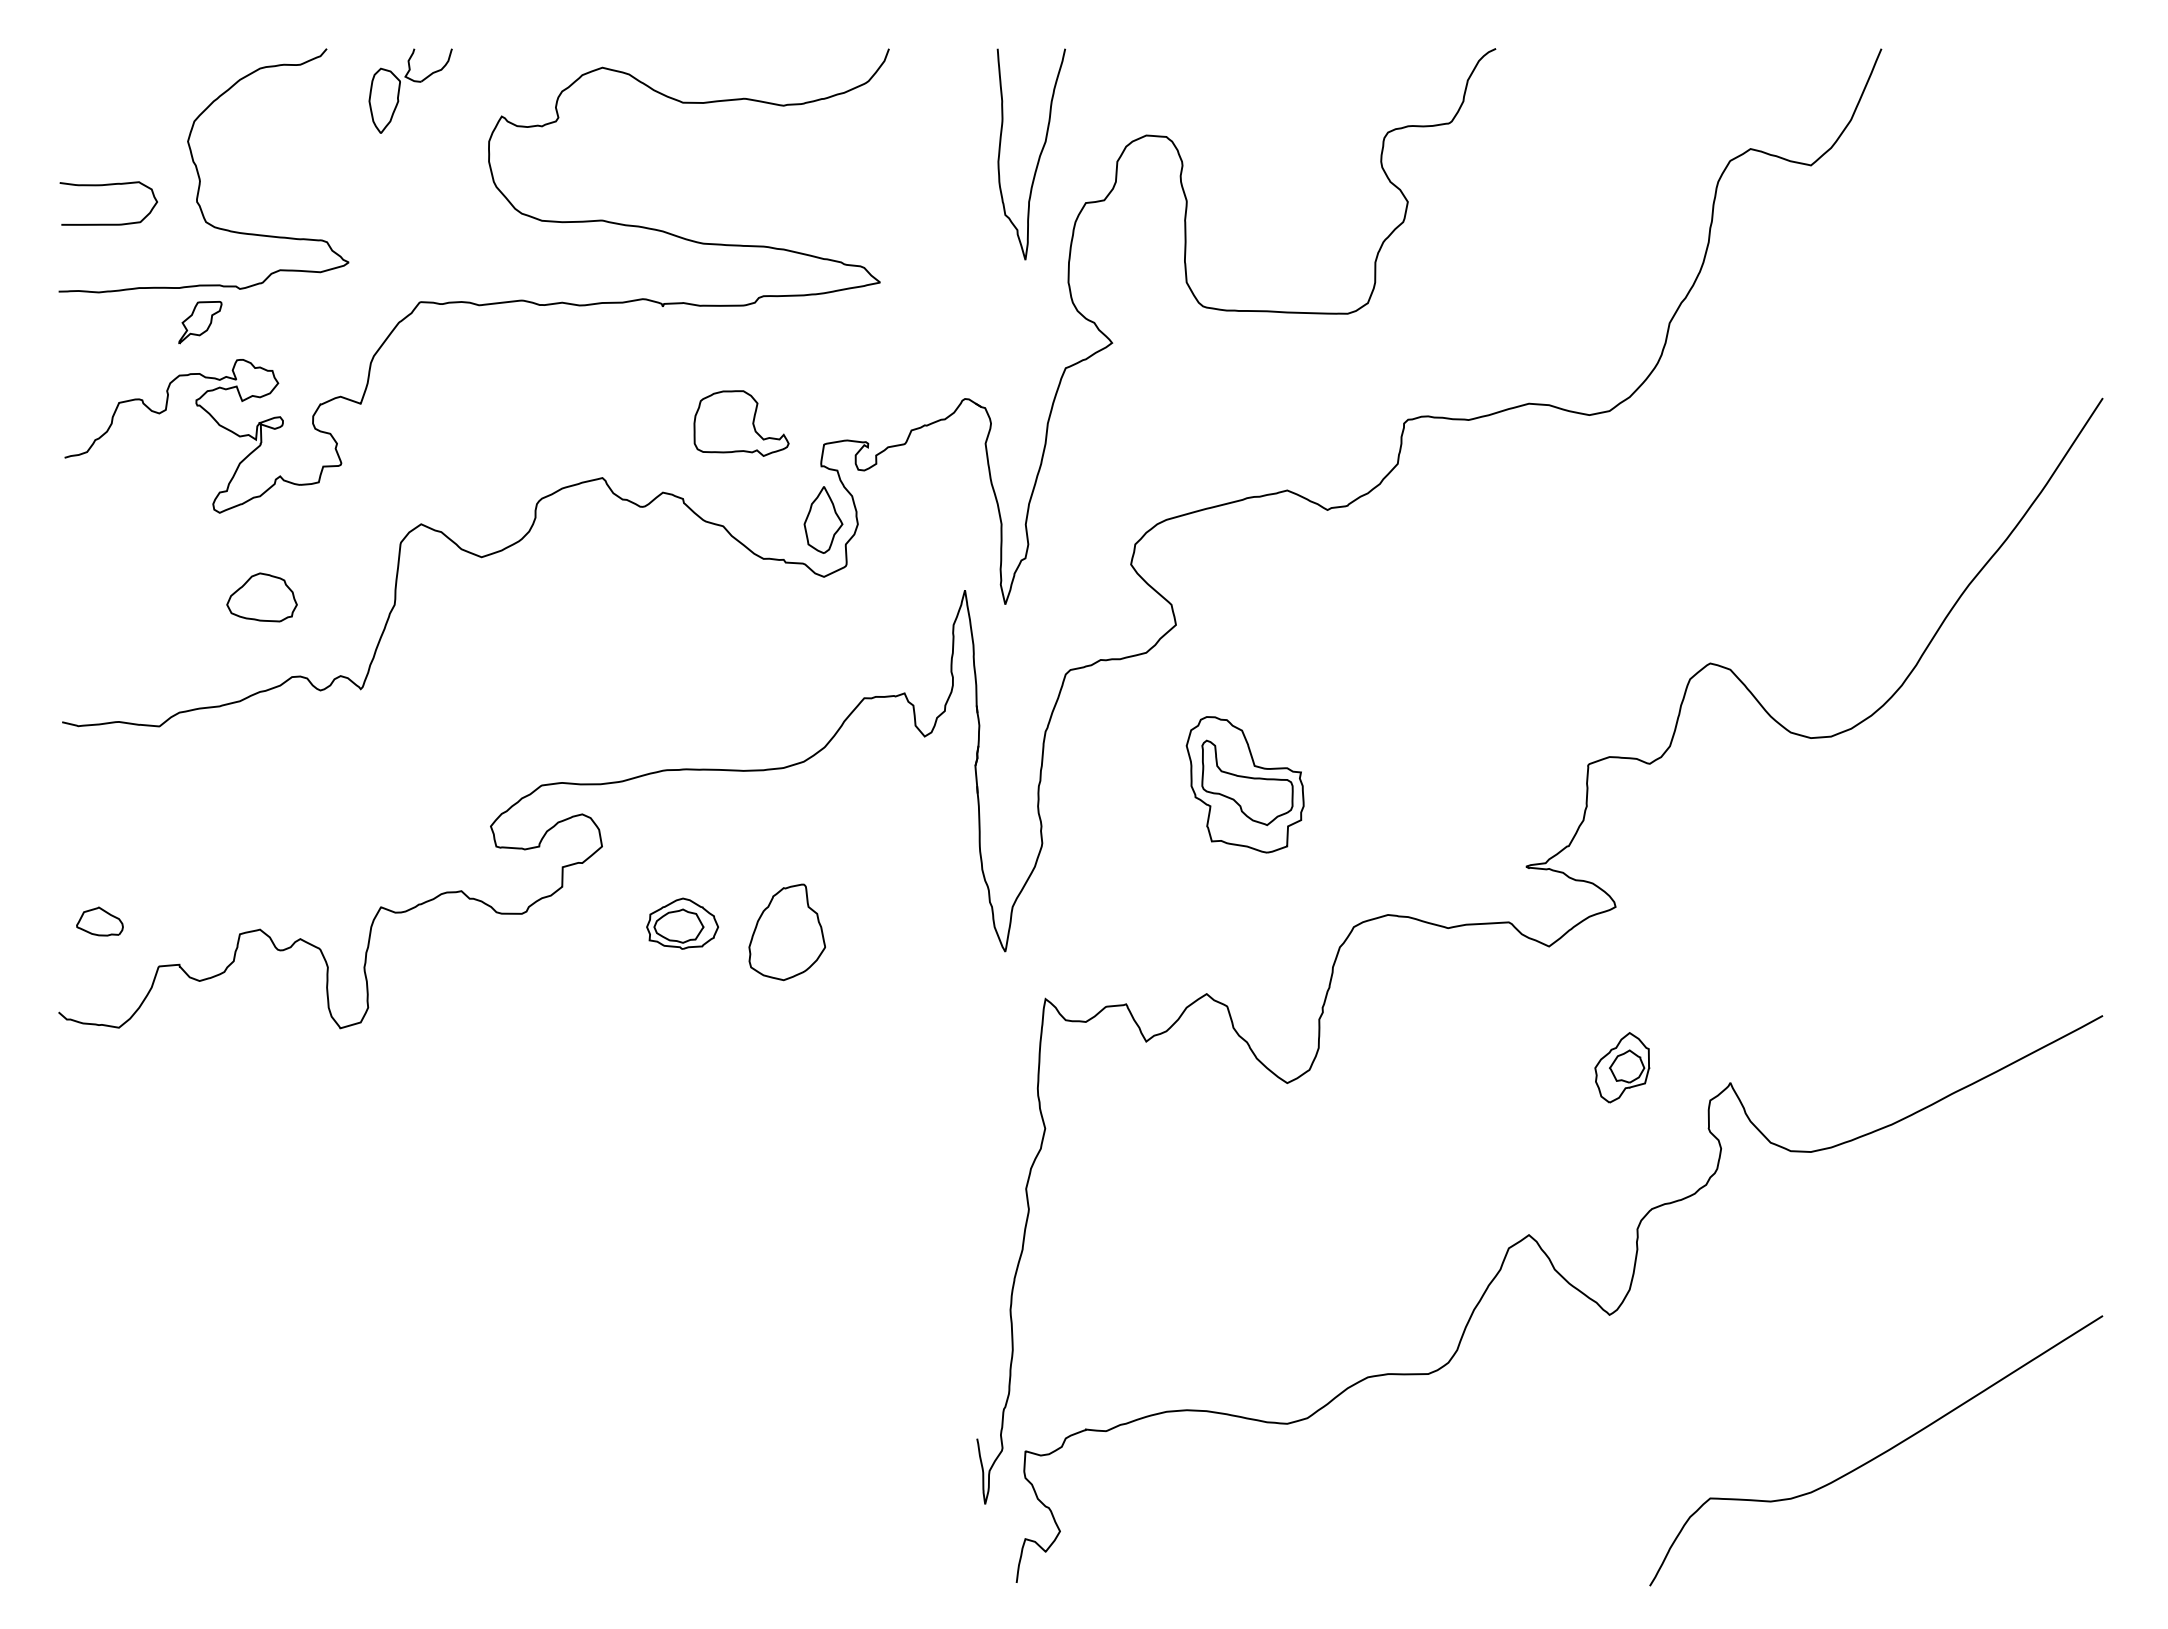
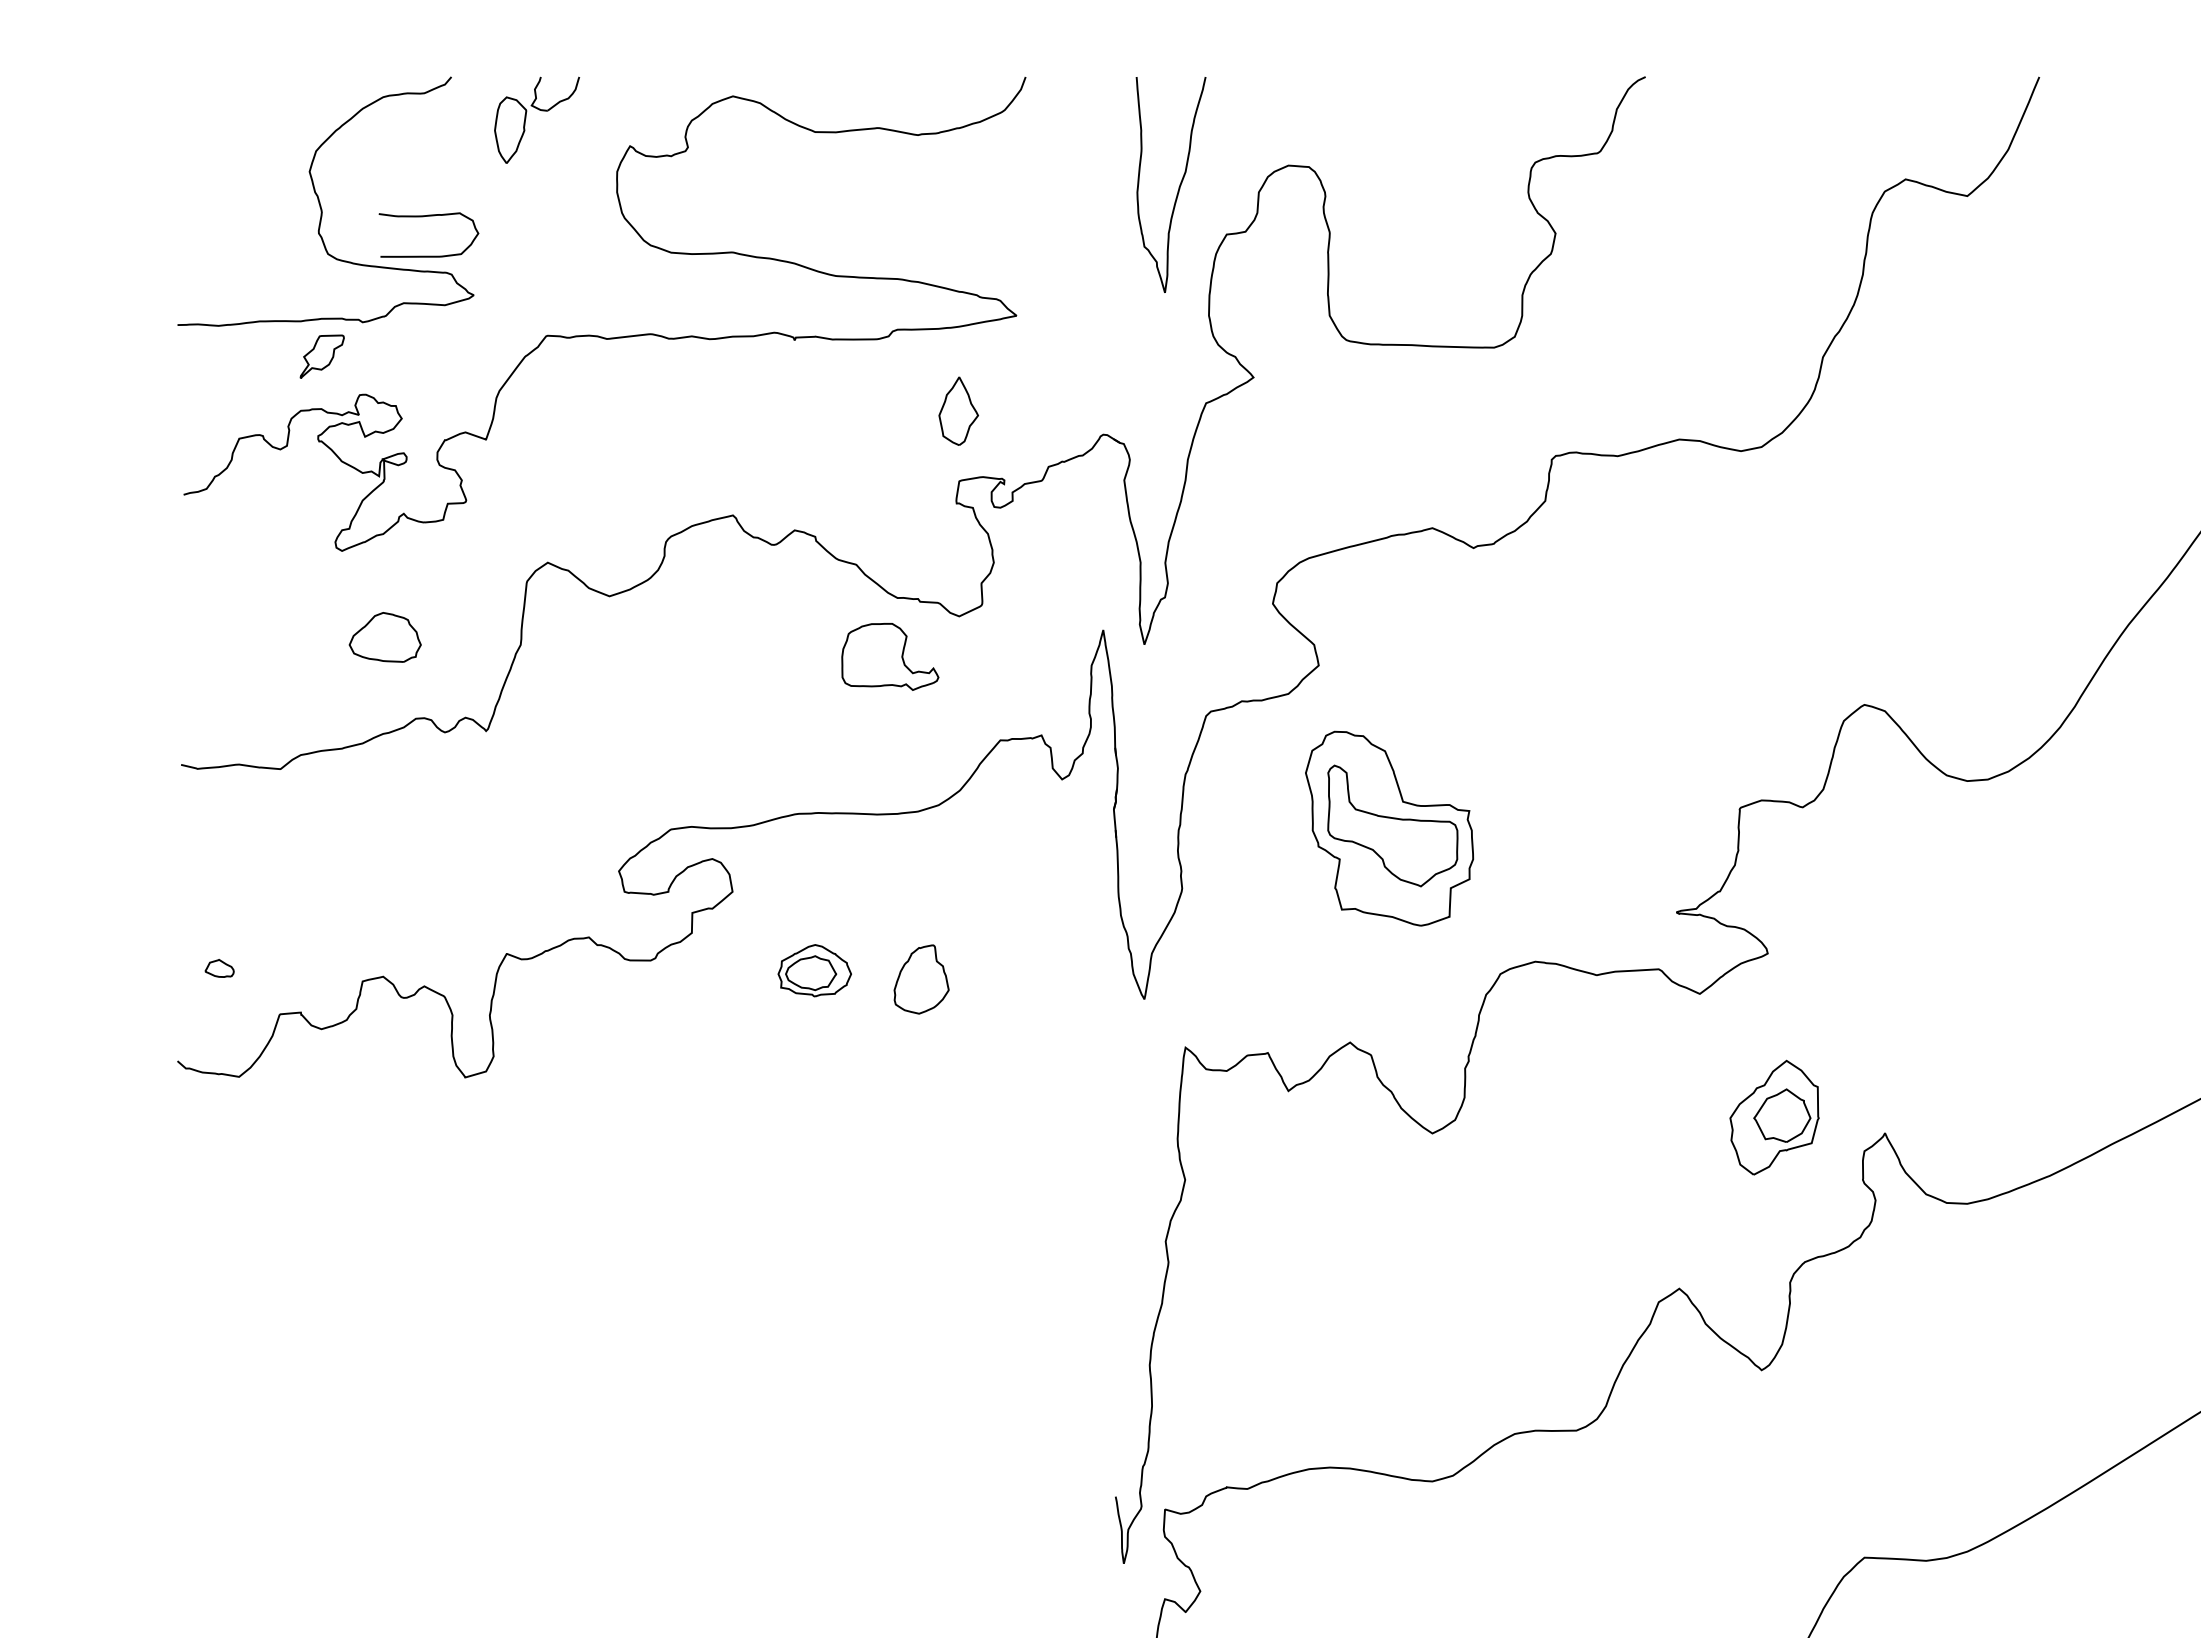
curve: (108, 185) -> (428, 216), moved
part: (741, 423) -> (890, 656), moved
part: (823, 519) -> (958, 410), moved
part: (1244, 784) -> (1388, 828), size x1.4
part: (99, 921) -> (219, 968), size x0.6
part: (786, 932) -> (920, 979), size x0.7
part: (1622, 1067) -> (1774, 1117), size x1.6

